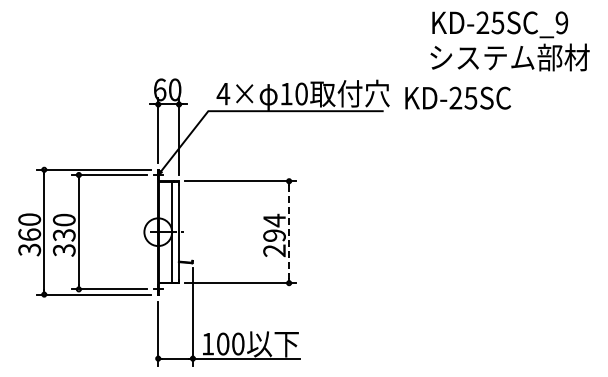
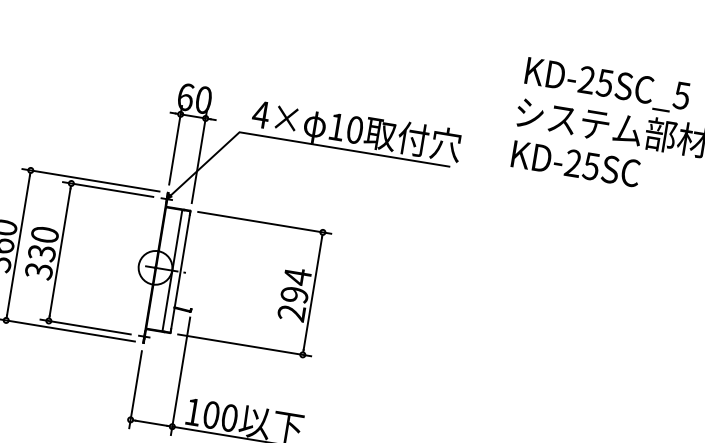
text: (561, 22) -> (681, 95), KD-25SC_9 -> KD-25SC_5
text: (457, 97) -> (575, 162), moved
line: (289, 232) -> (313, 294), dashed -> solid

